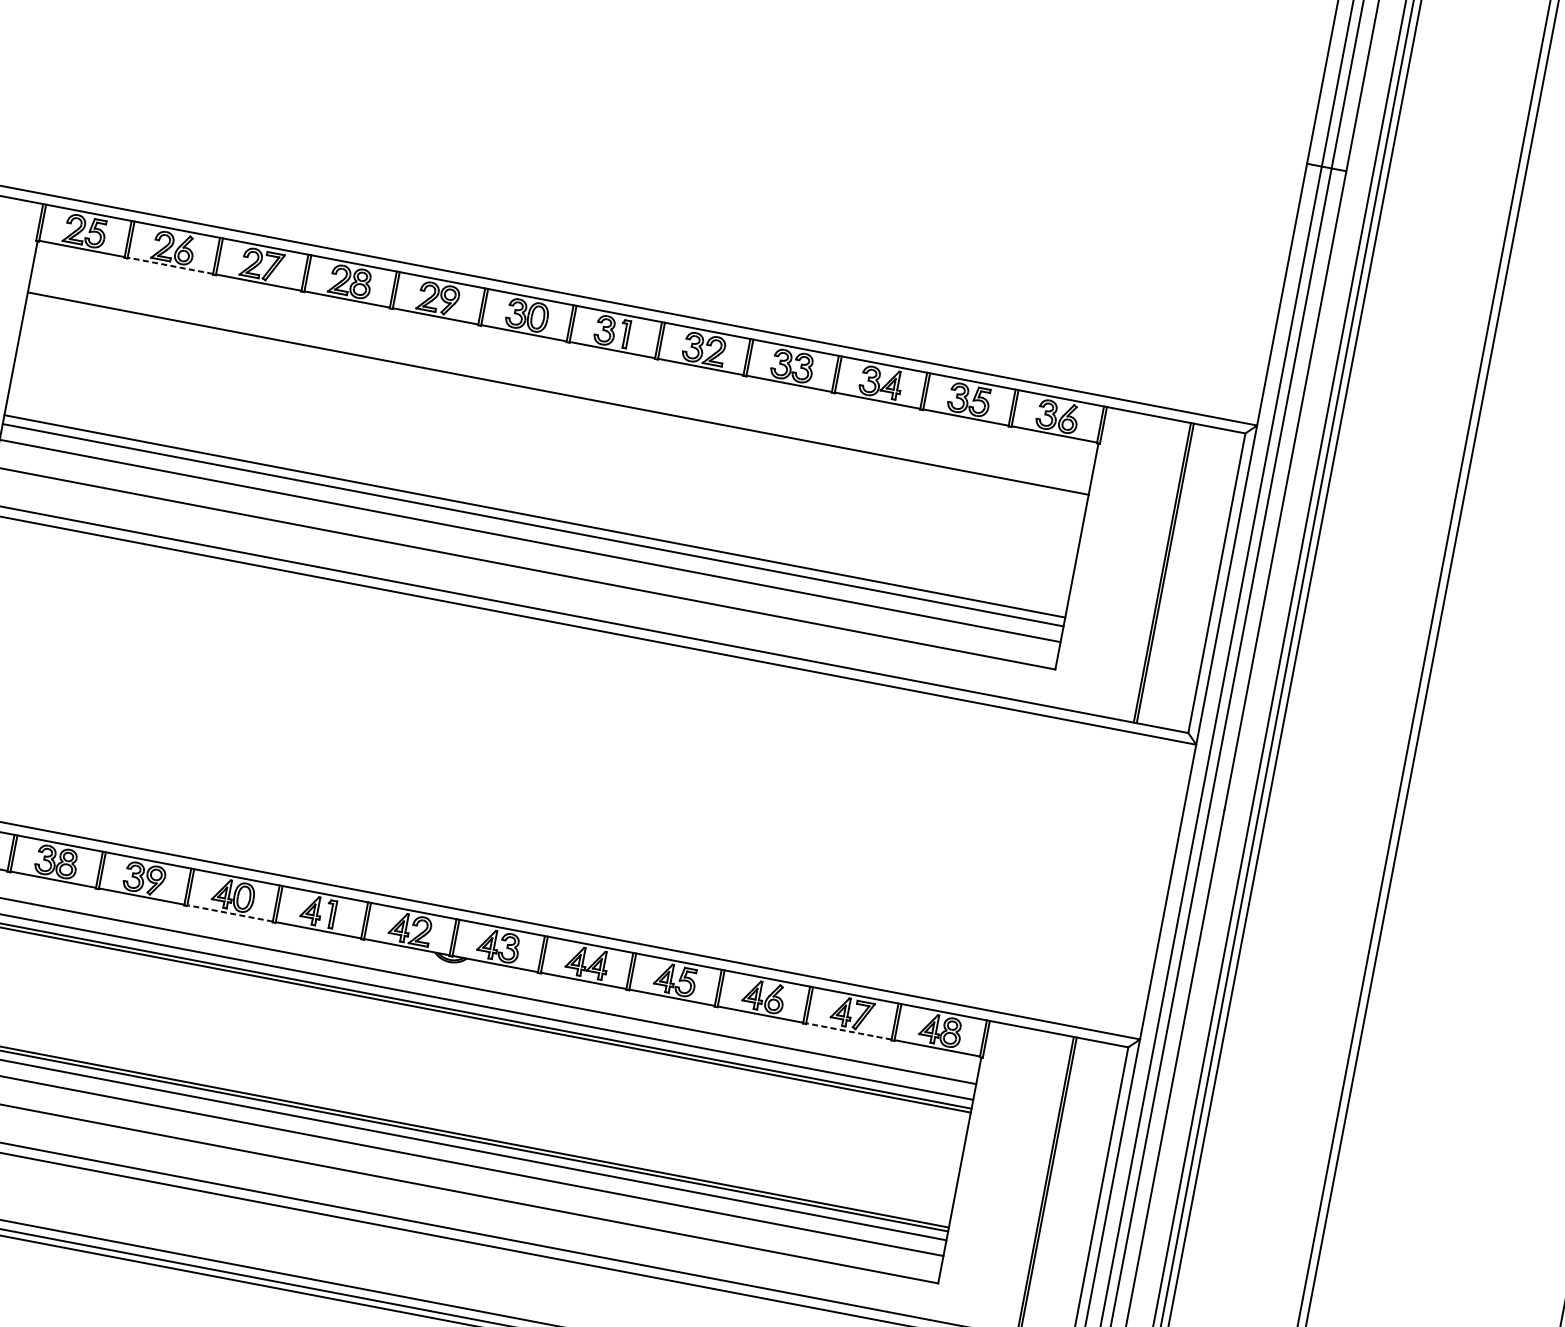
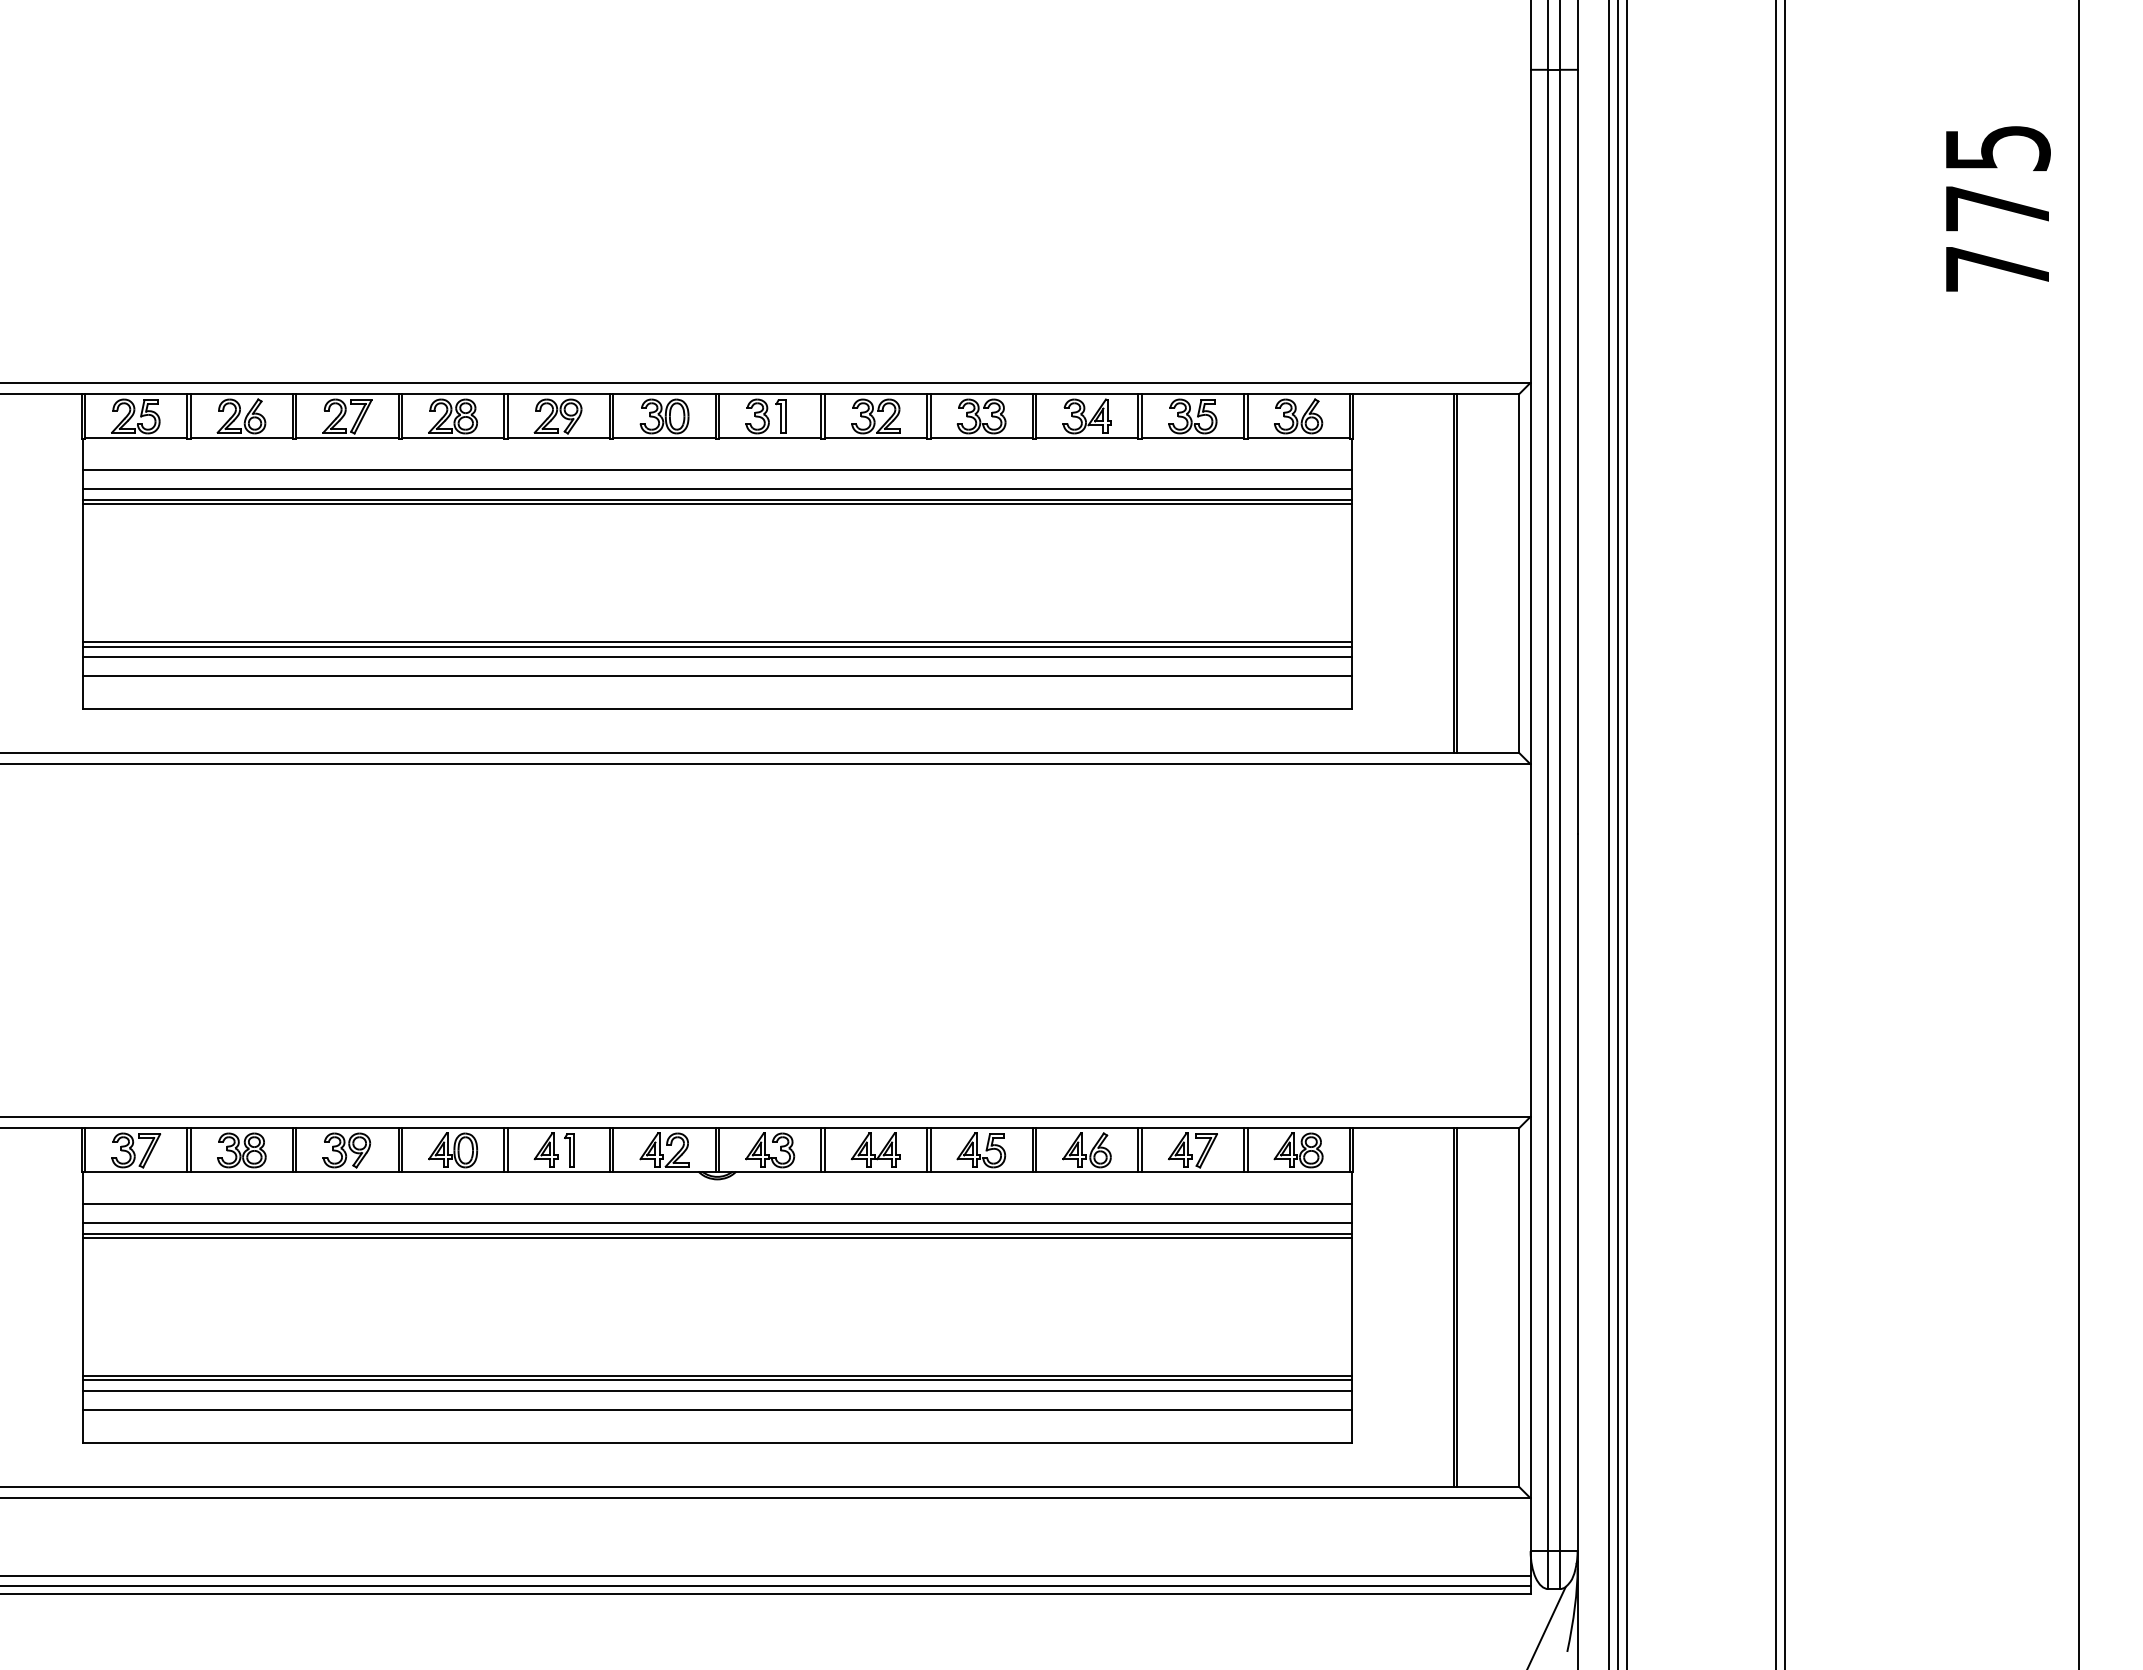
line: (170, 265) -> (241, 437), dashed -> solid
line: (563, 369) -> (717, 470), added
line: (560, 385) -> (717, 489), added
line: (557, 397) -> (717, 504), added
line: (535, 512) -> (717, 641), added
line: (229, 913) -> (452, 1171), dashed -> solid
line: (848, 1031) -> (1192, 1171), dashed -> solid

